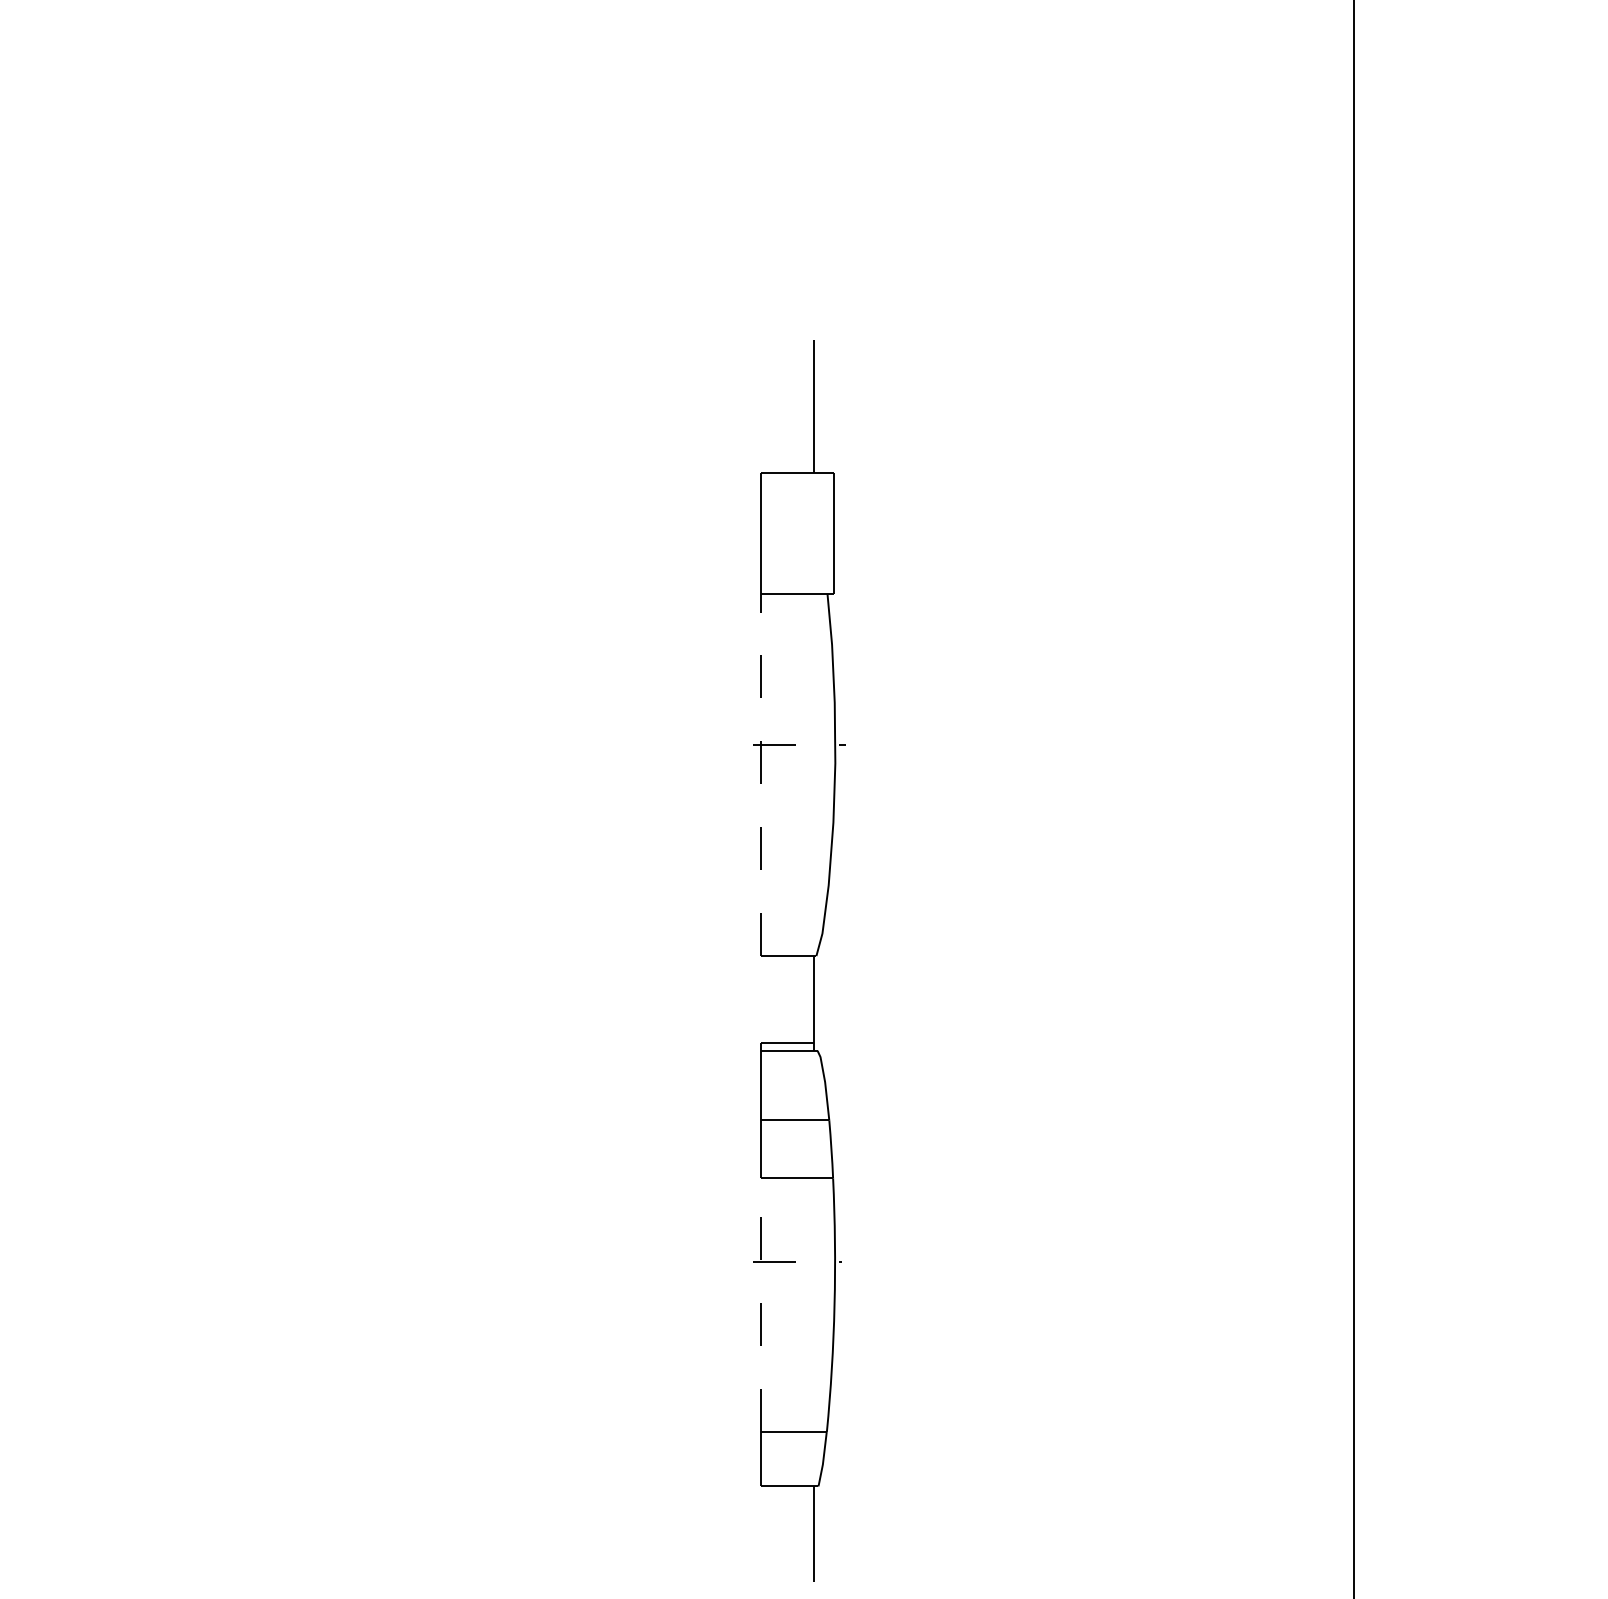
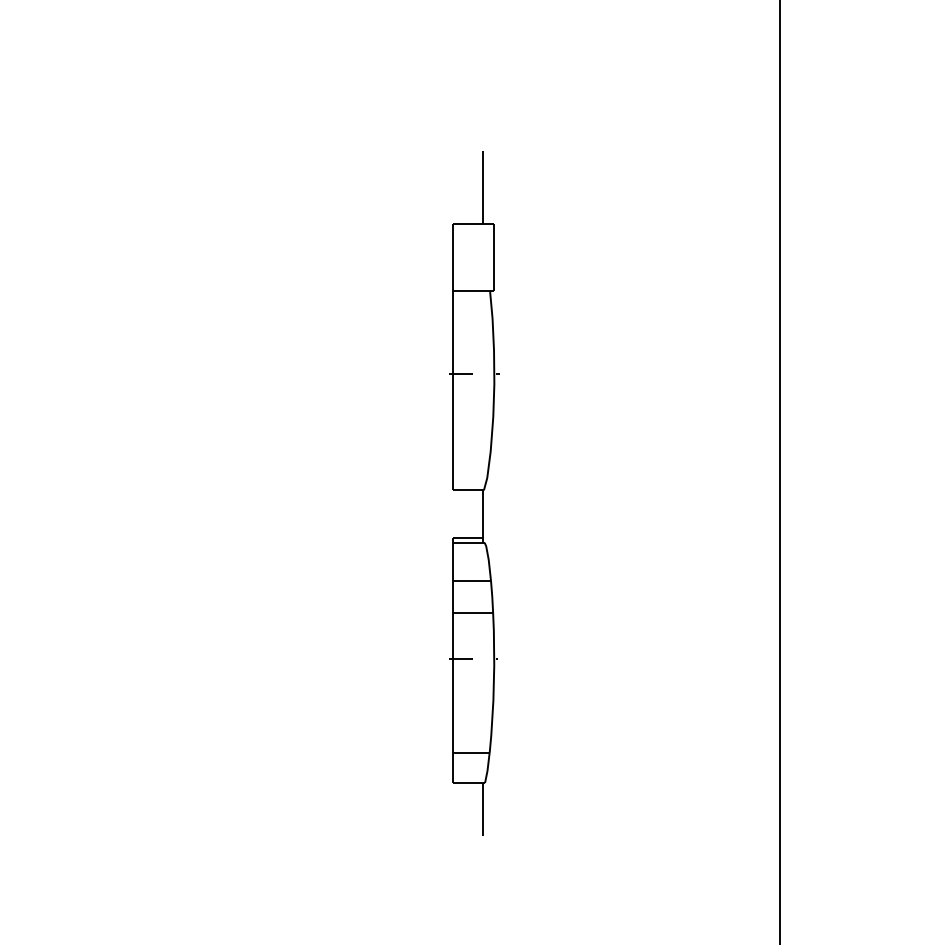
line: (761, 774) -> (453, 390), dashed -> solid
line: (761, 1306) -> (453, 683), dashed -> solid

